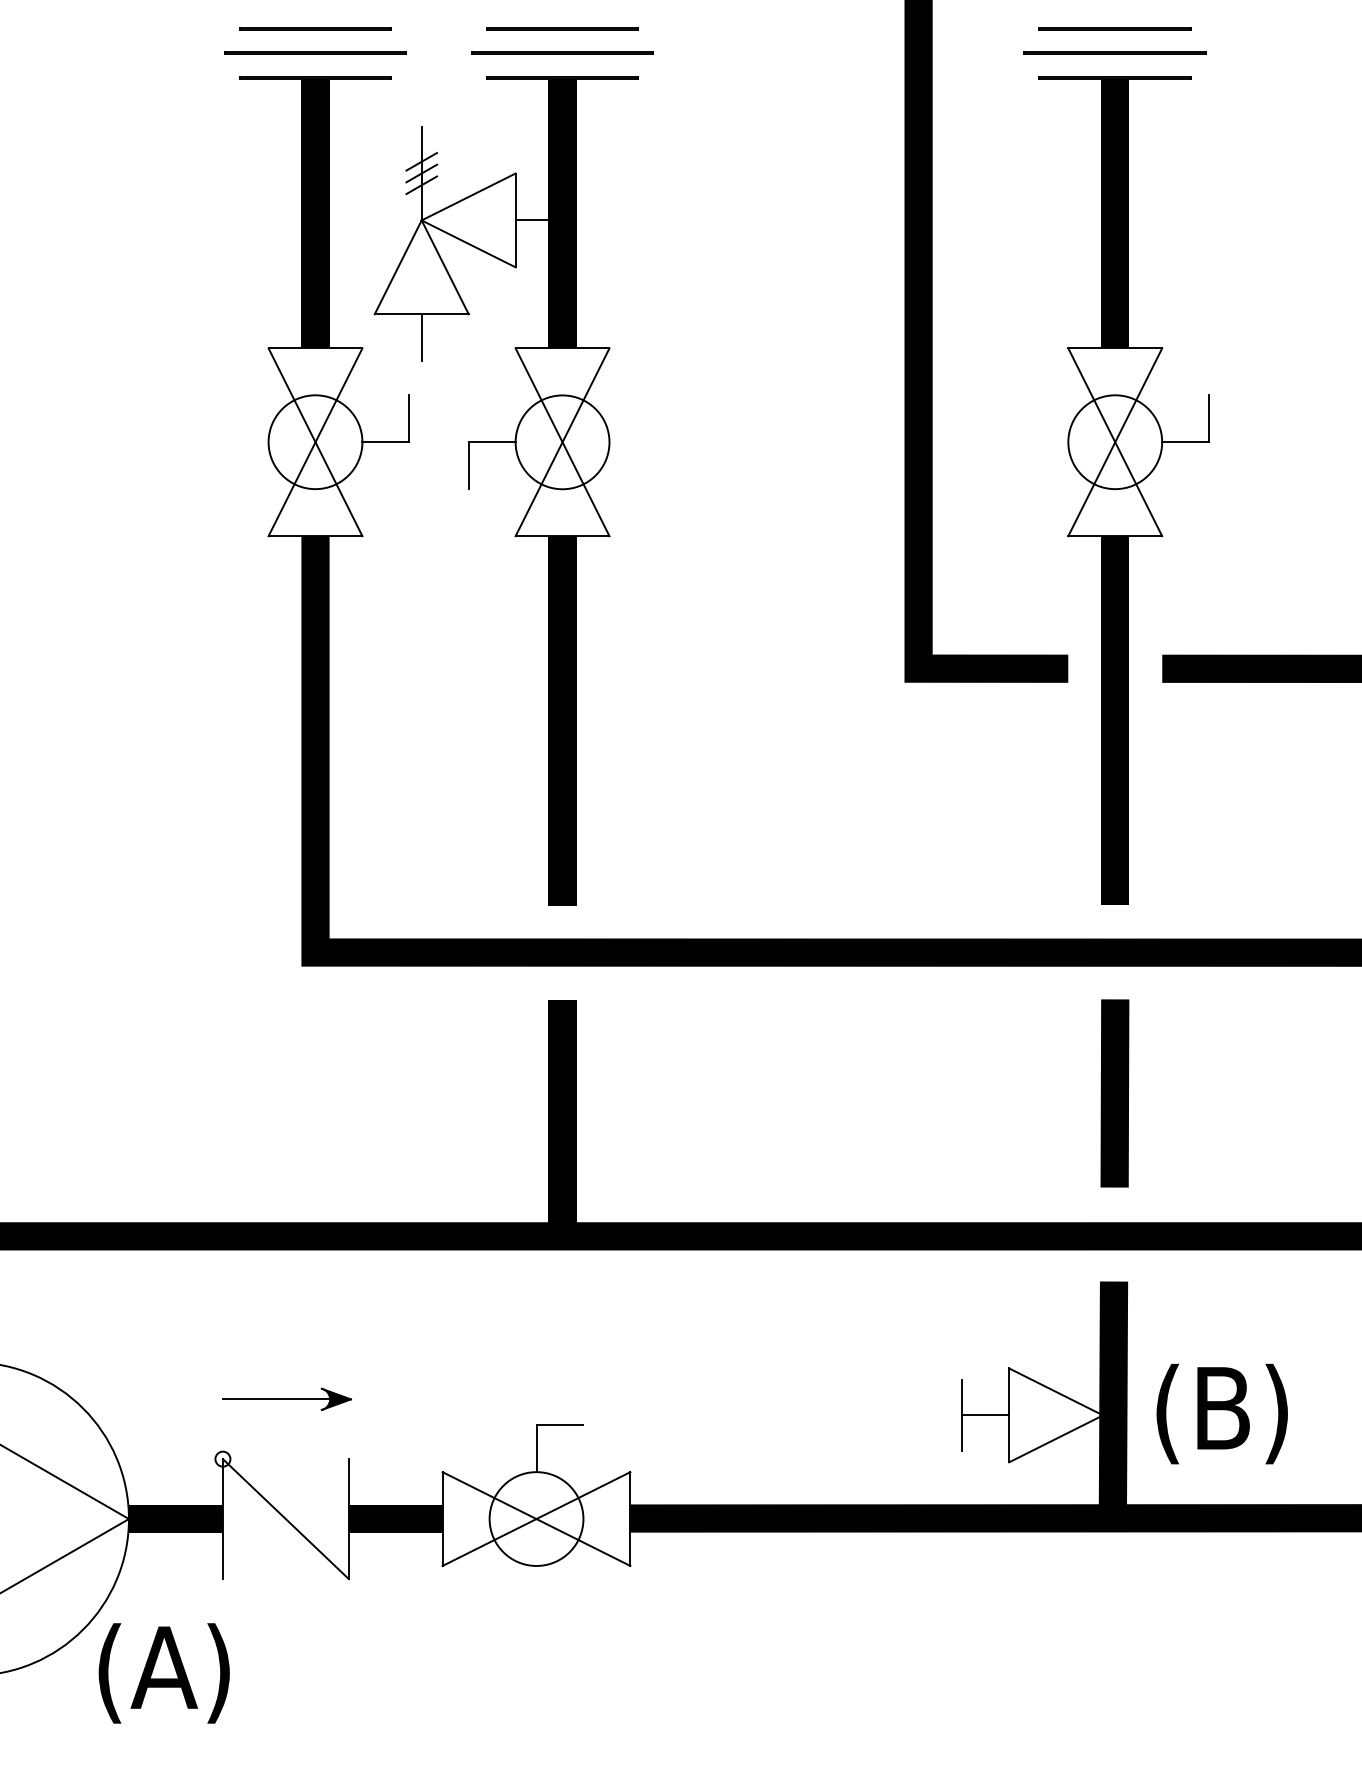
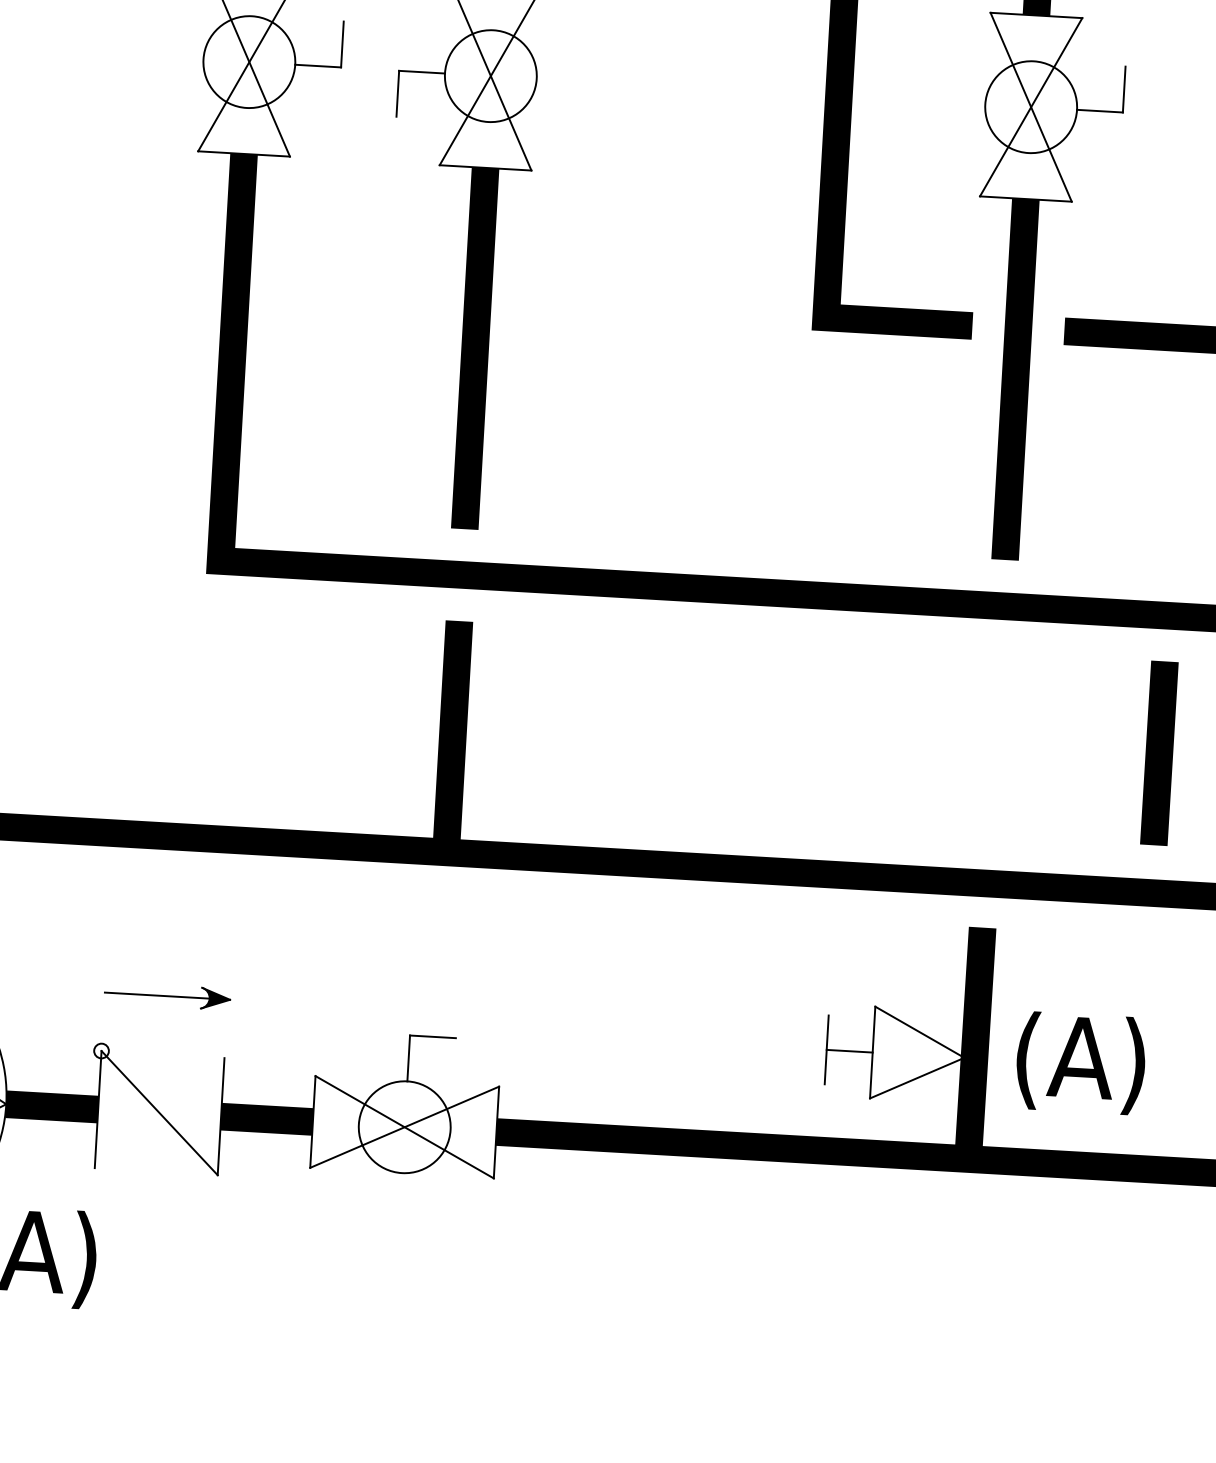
line: (1114, 1093) -> (1158, 753), moved
text: (1237, 1413) -> (1095, 1063), (B) -> (A)

